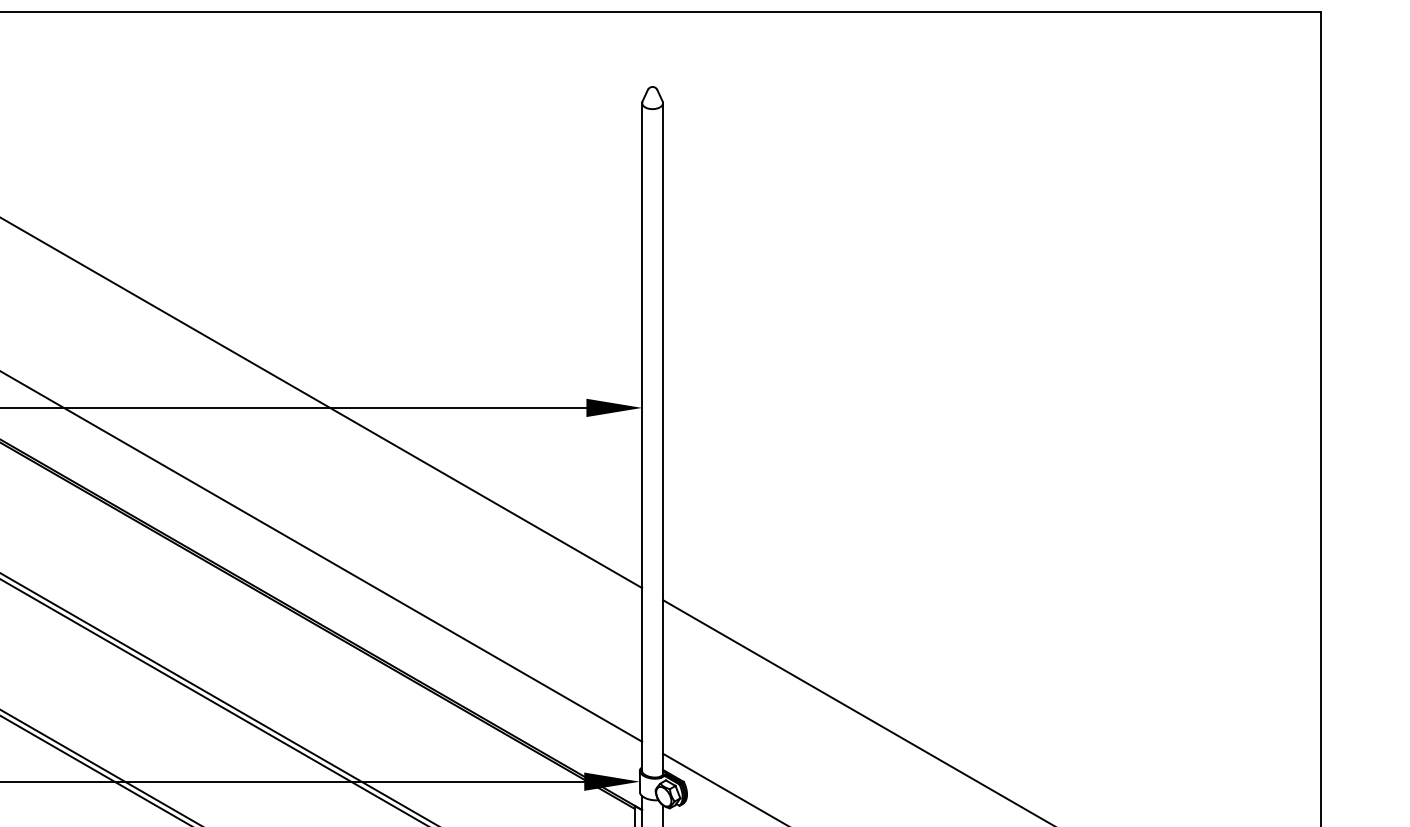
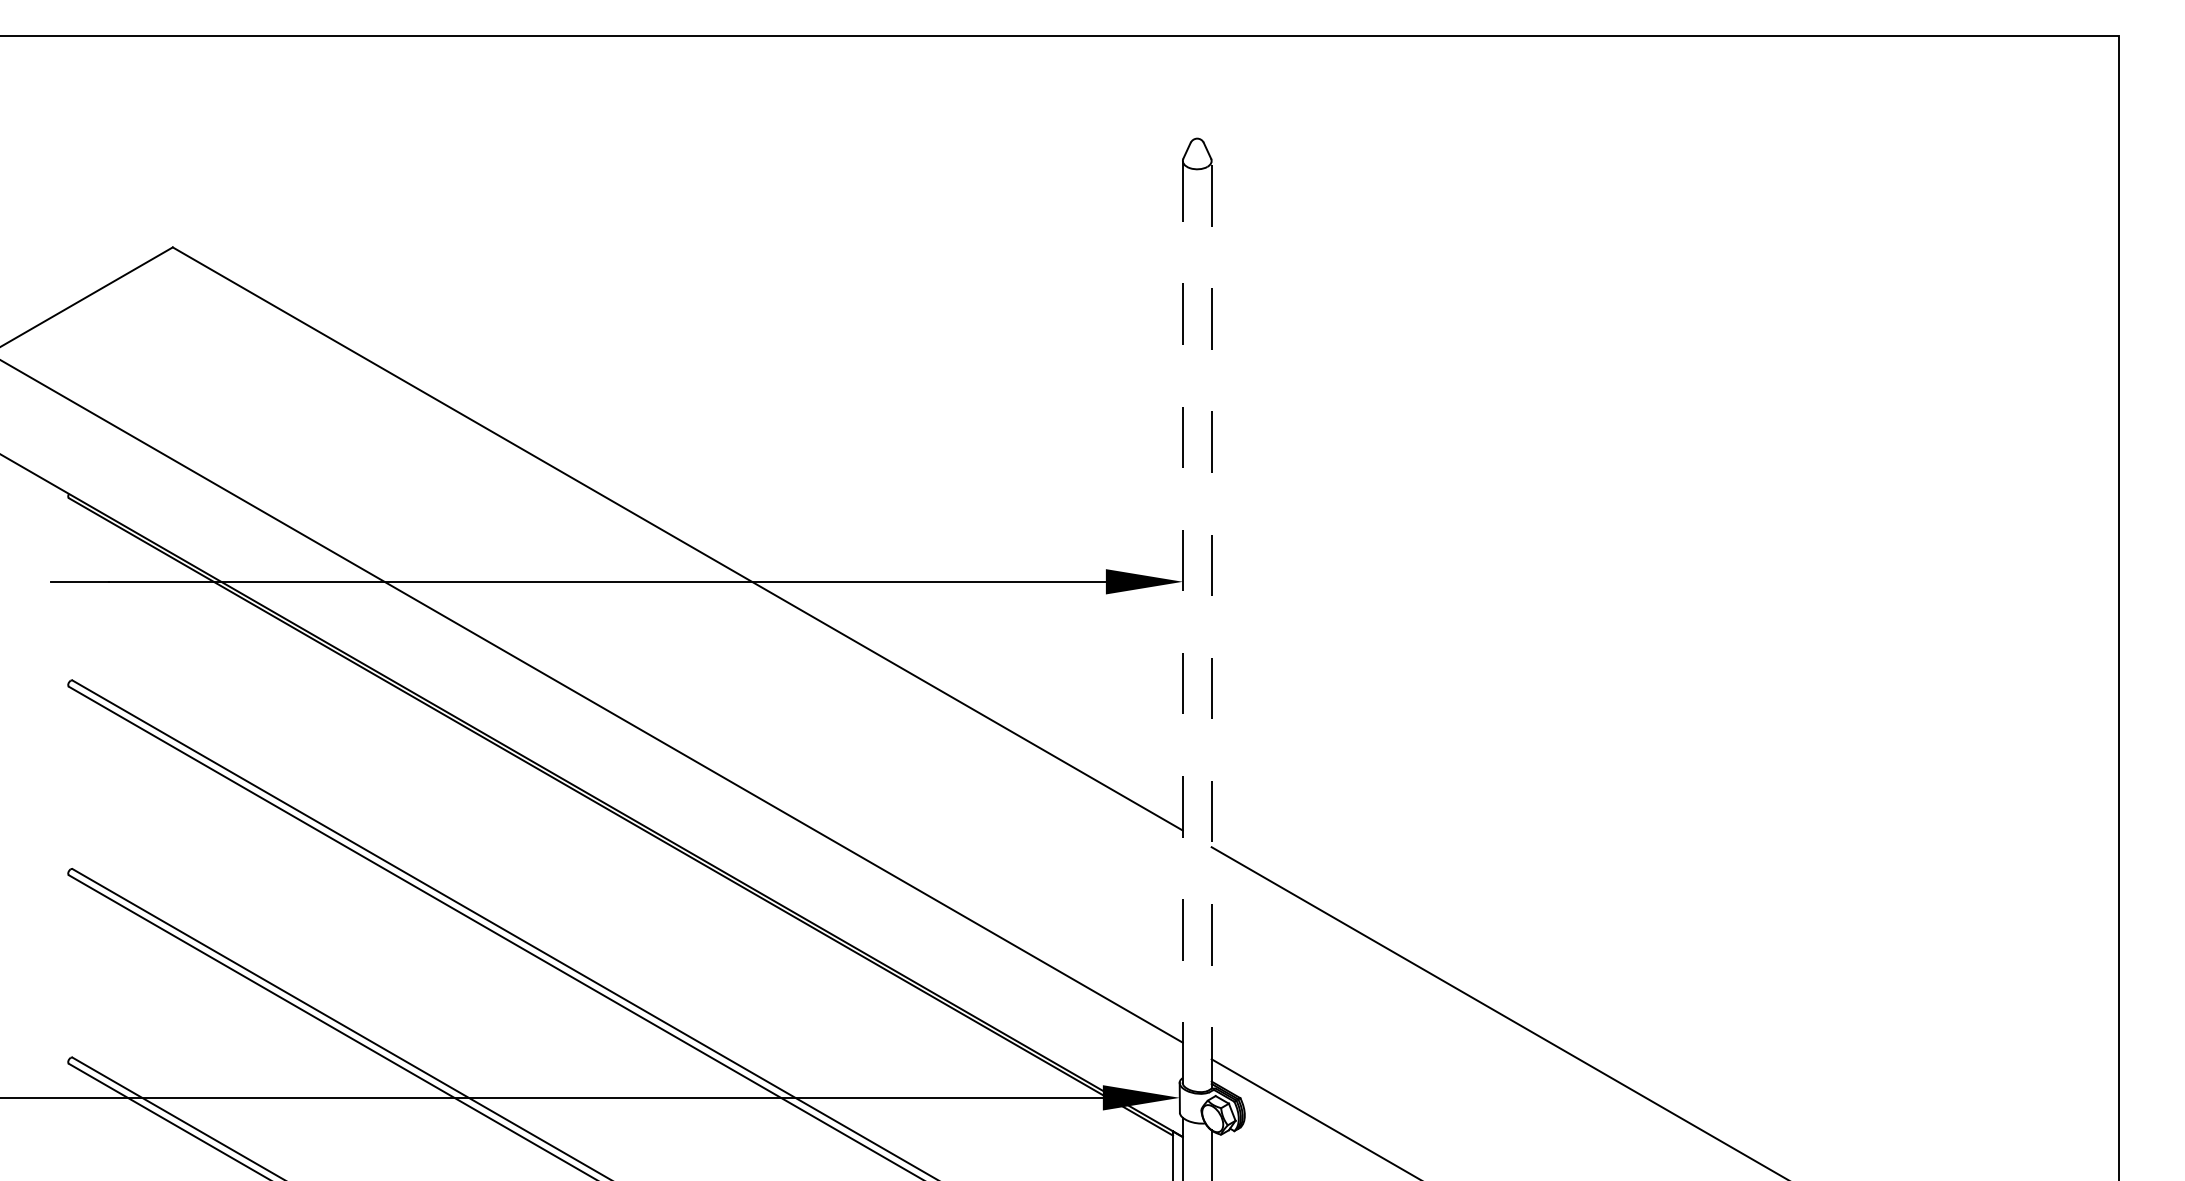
line: (641, 436) -> (1182, 621), solid -> dashed
line: (662, 439) -> (1211, 625), solid -> dashed

